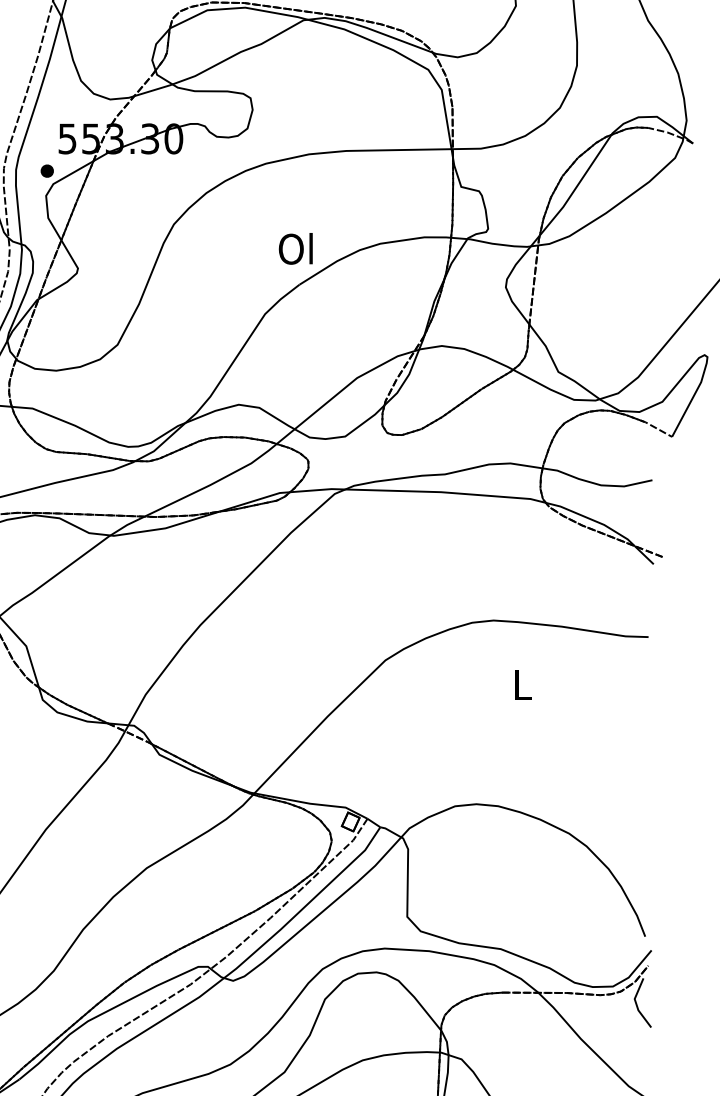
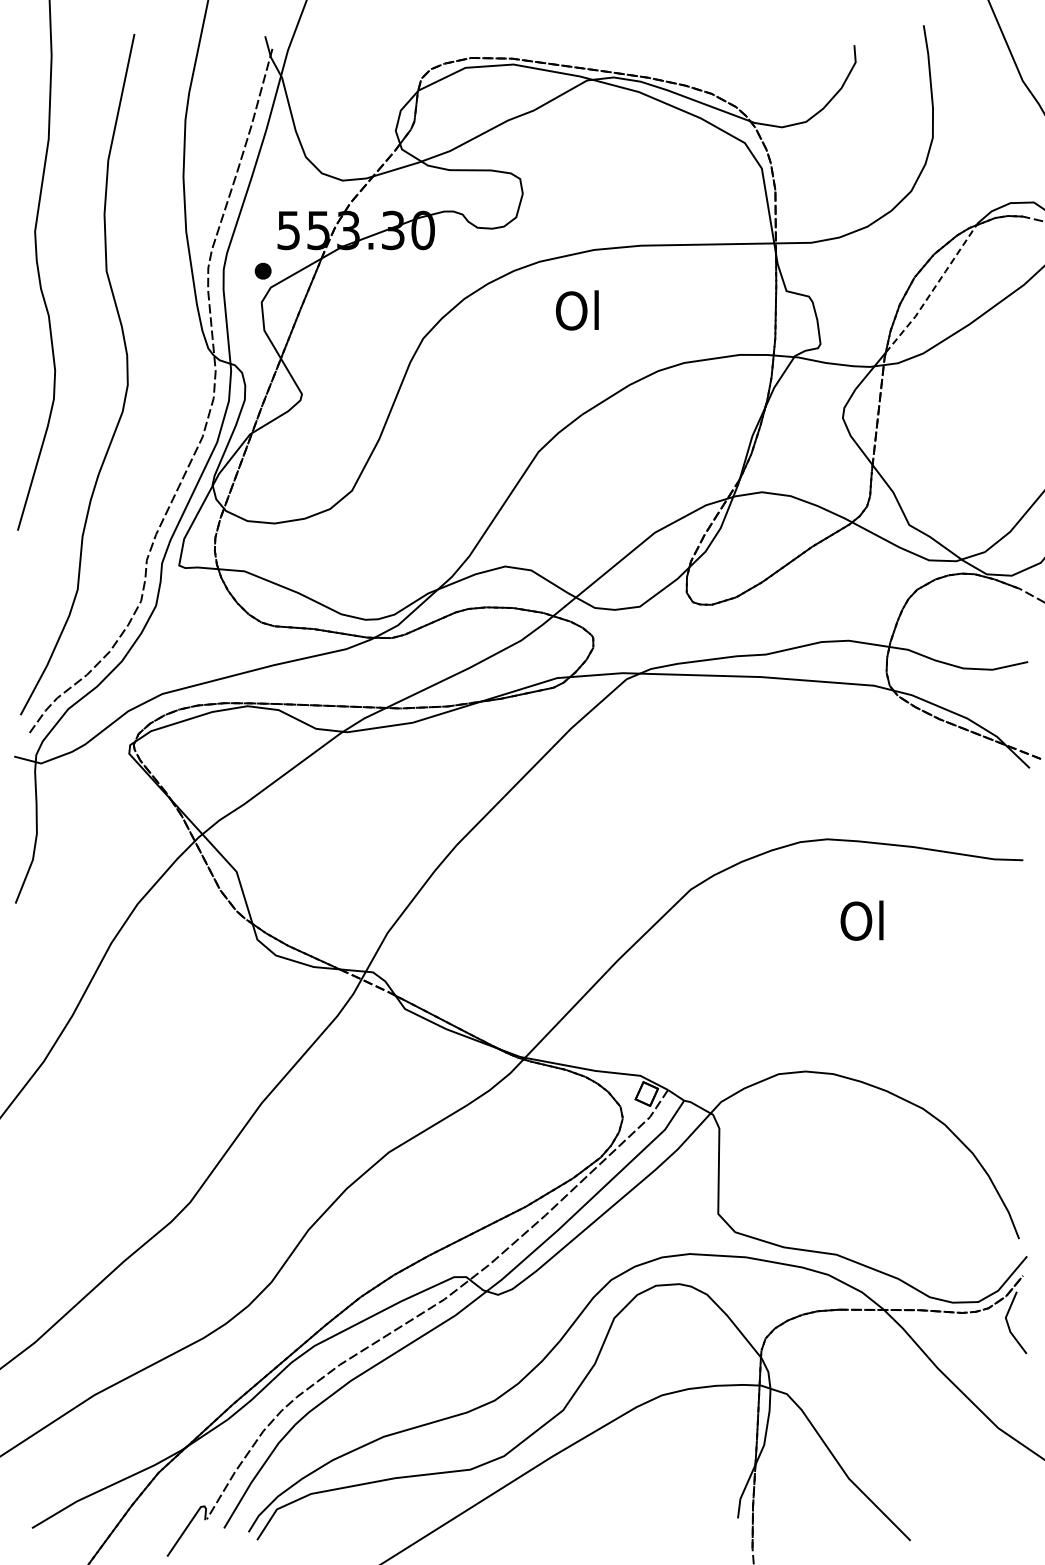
line: (577, 186) -> (933, 290), solid -> dashed
text: (295, 248) -> (577, 310), moved
text: (520, 684) -> (861, 920), L -> Ol

